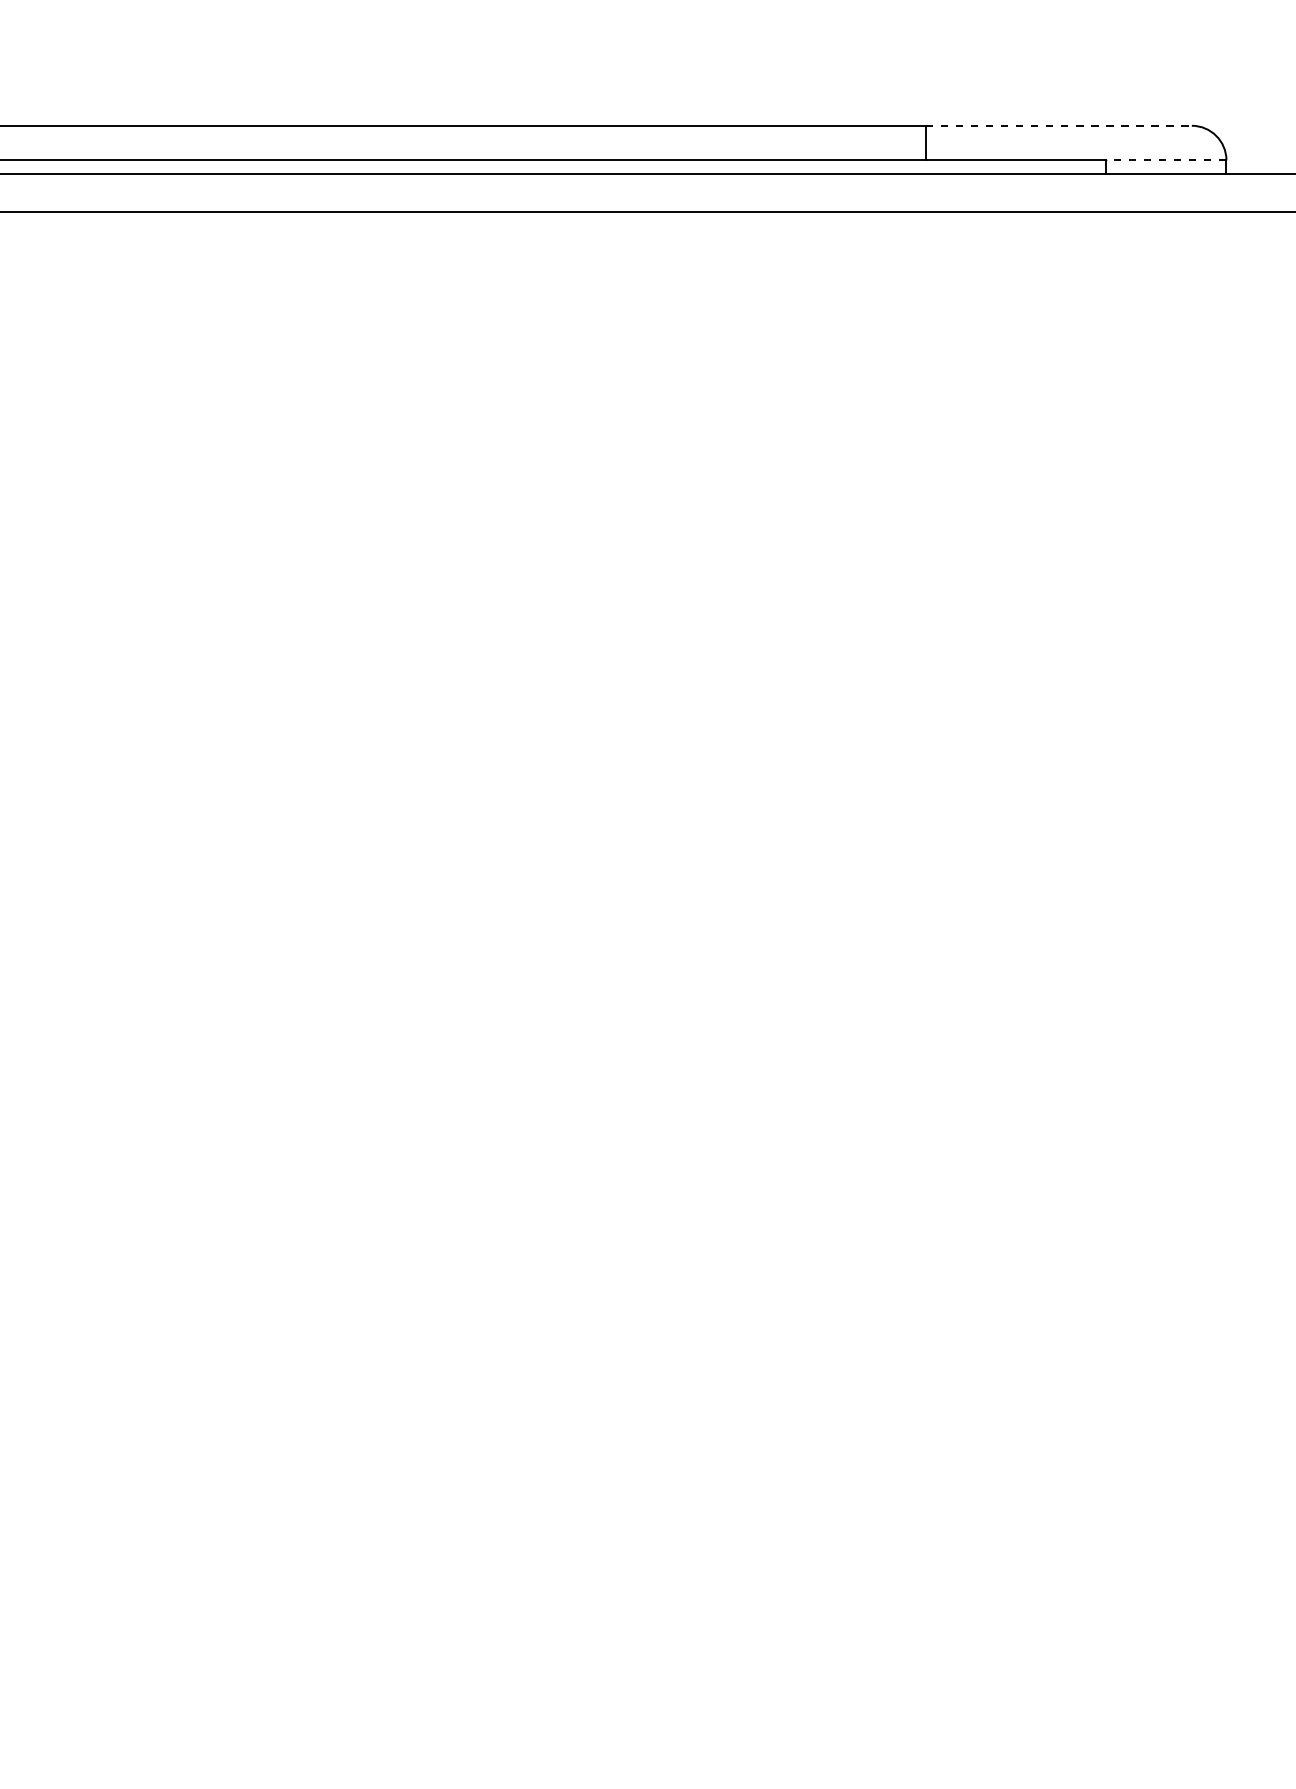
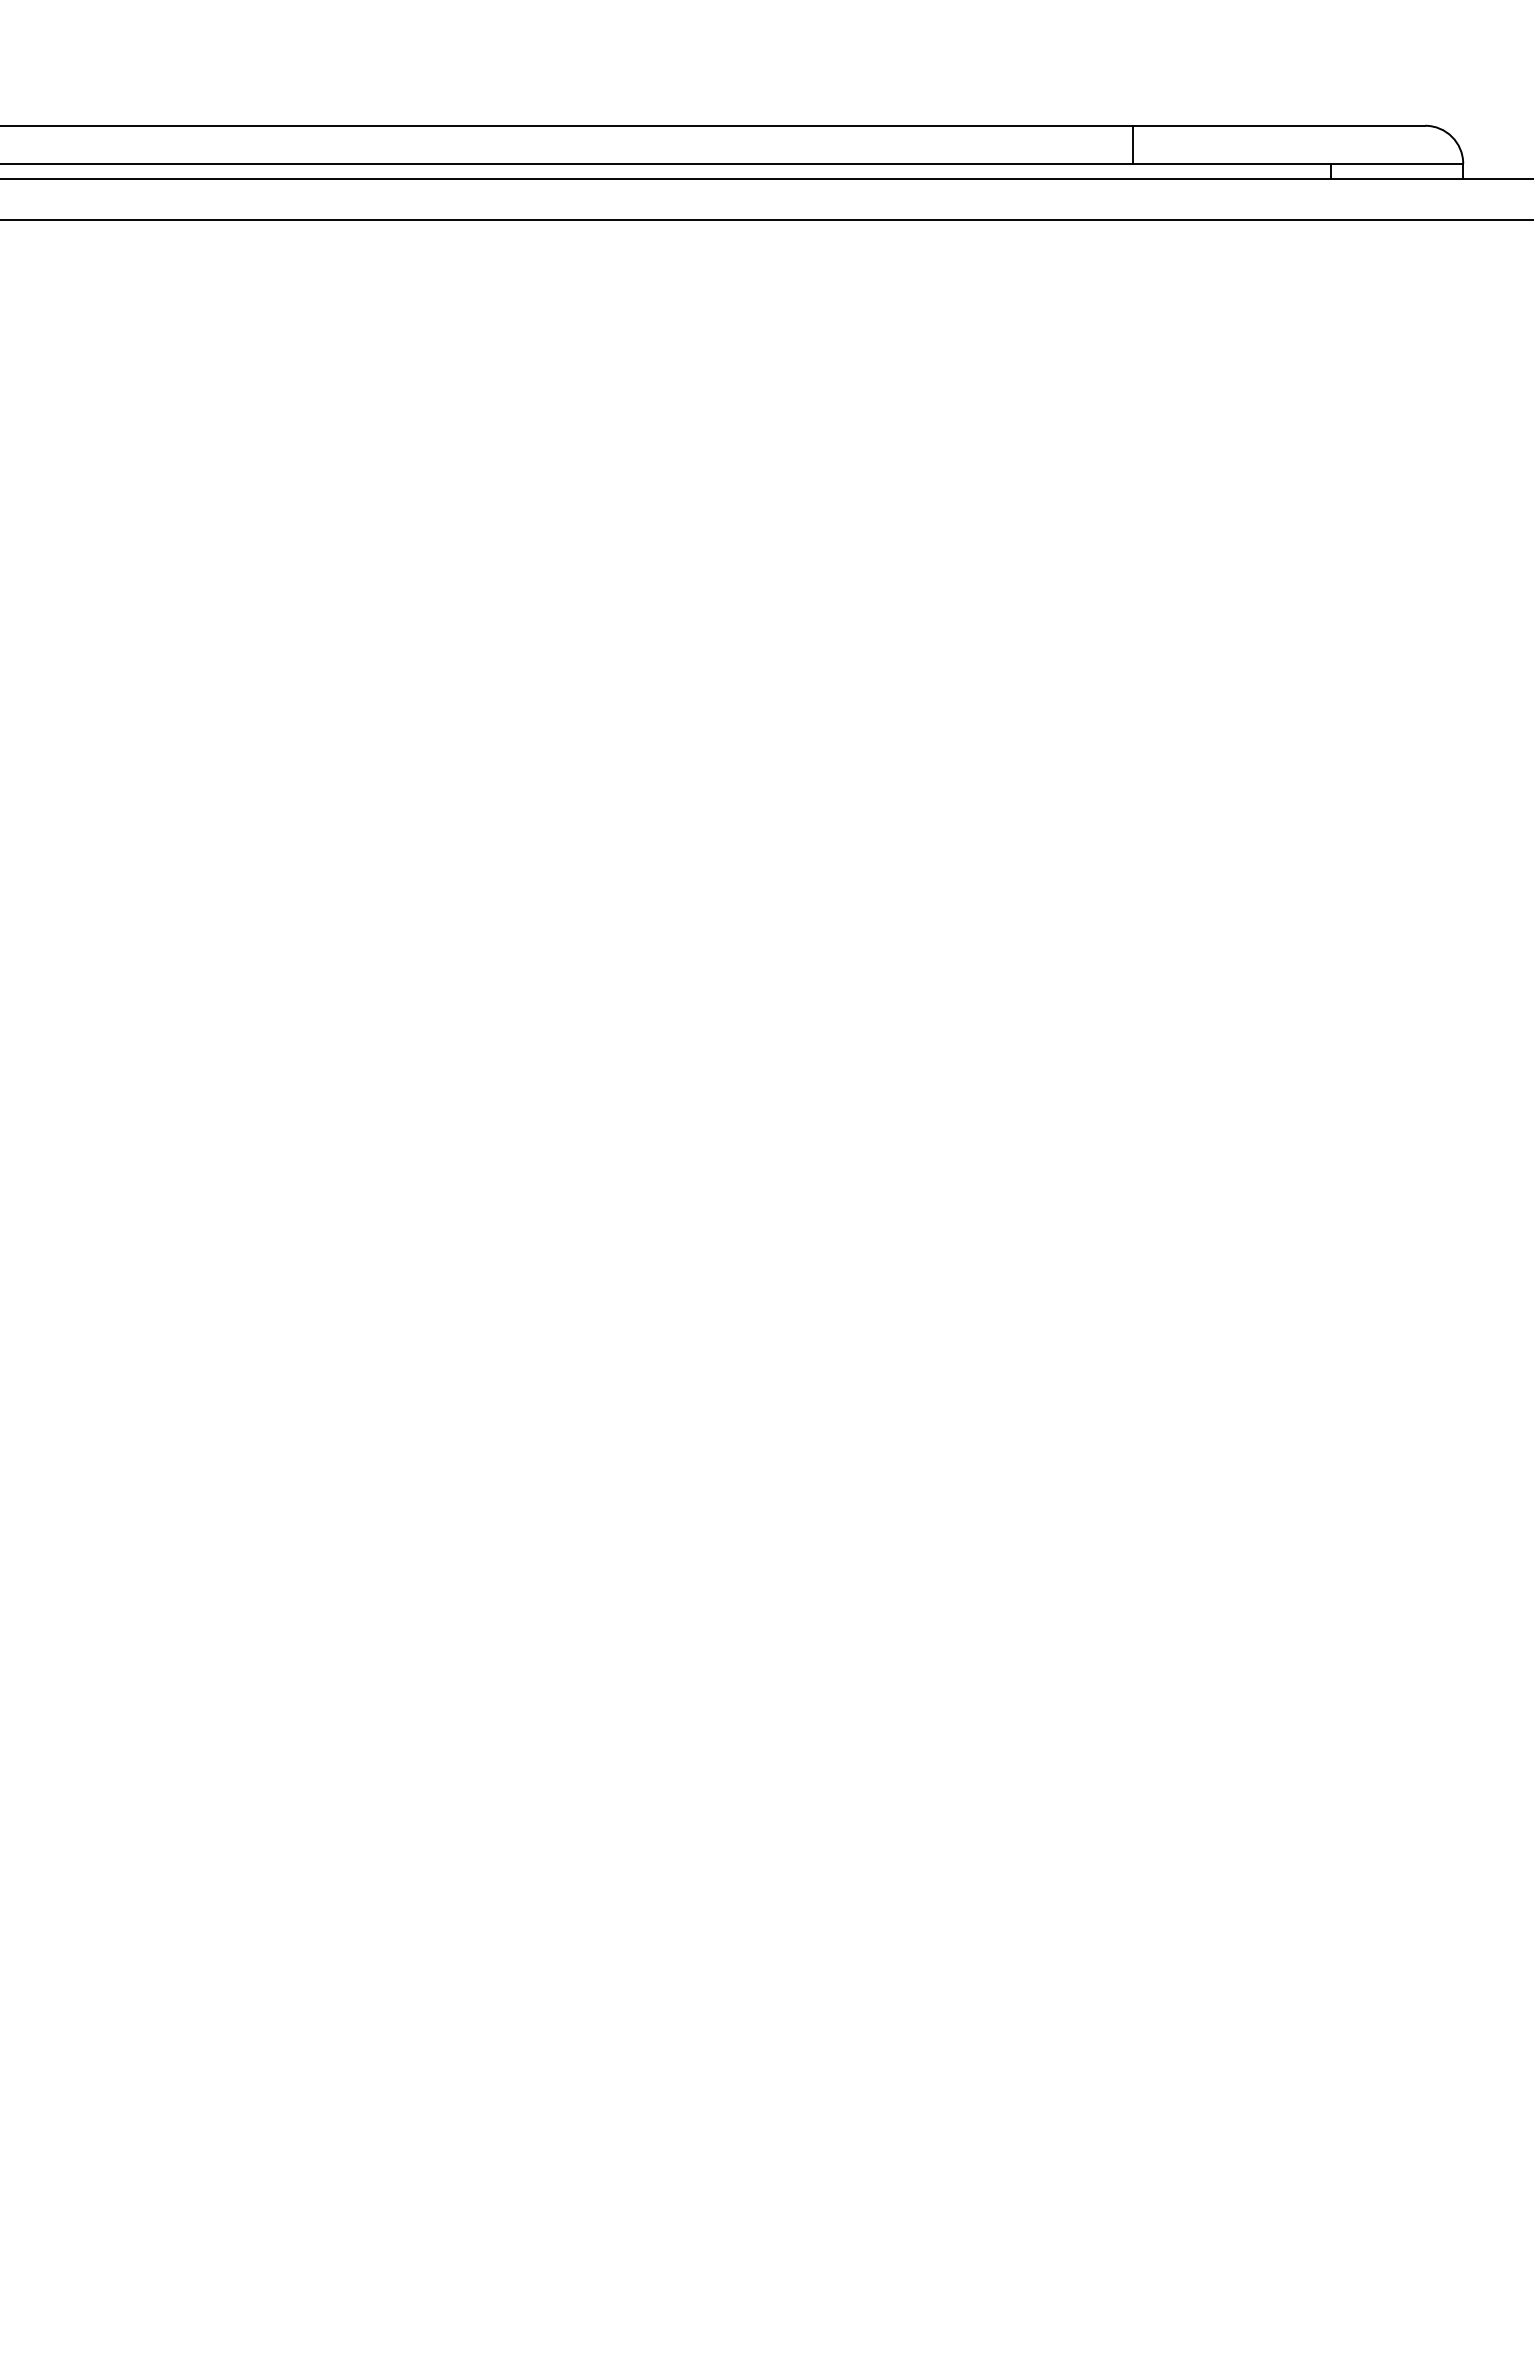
line: (1059, 125) -> (1279, 125), dashed -> solid
line: (1165, 160) -> (1396, 163), dashed -> solid

